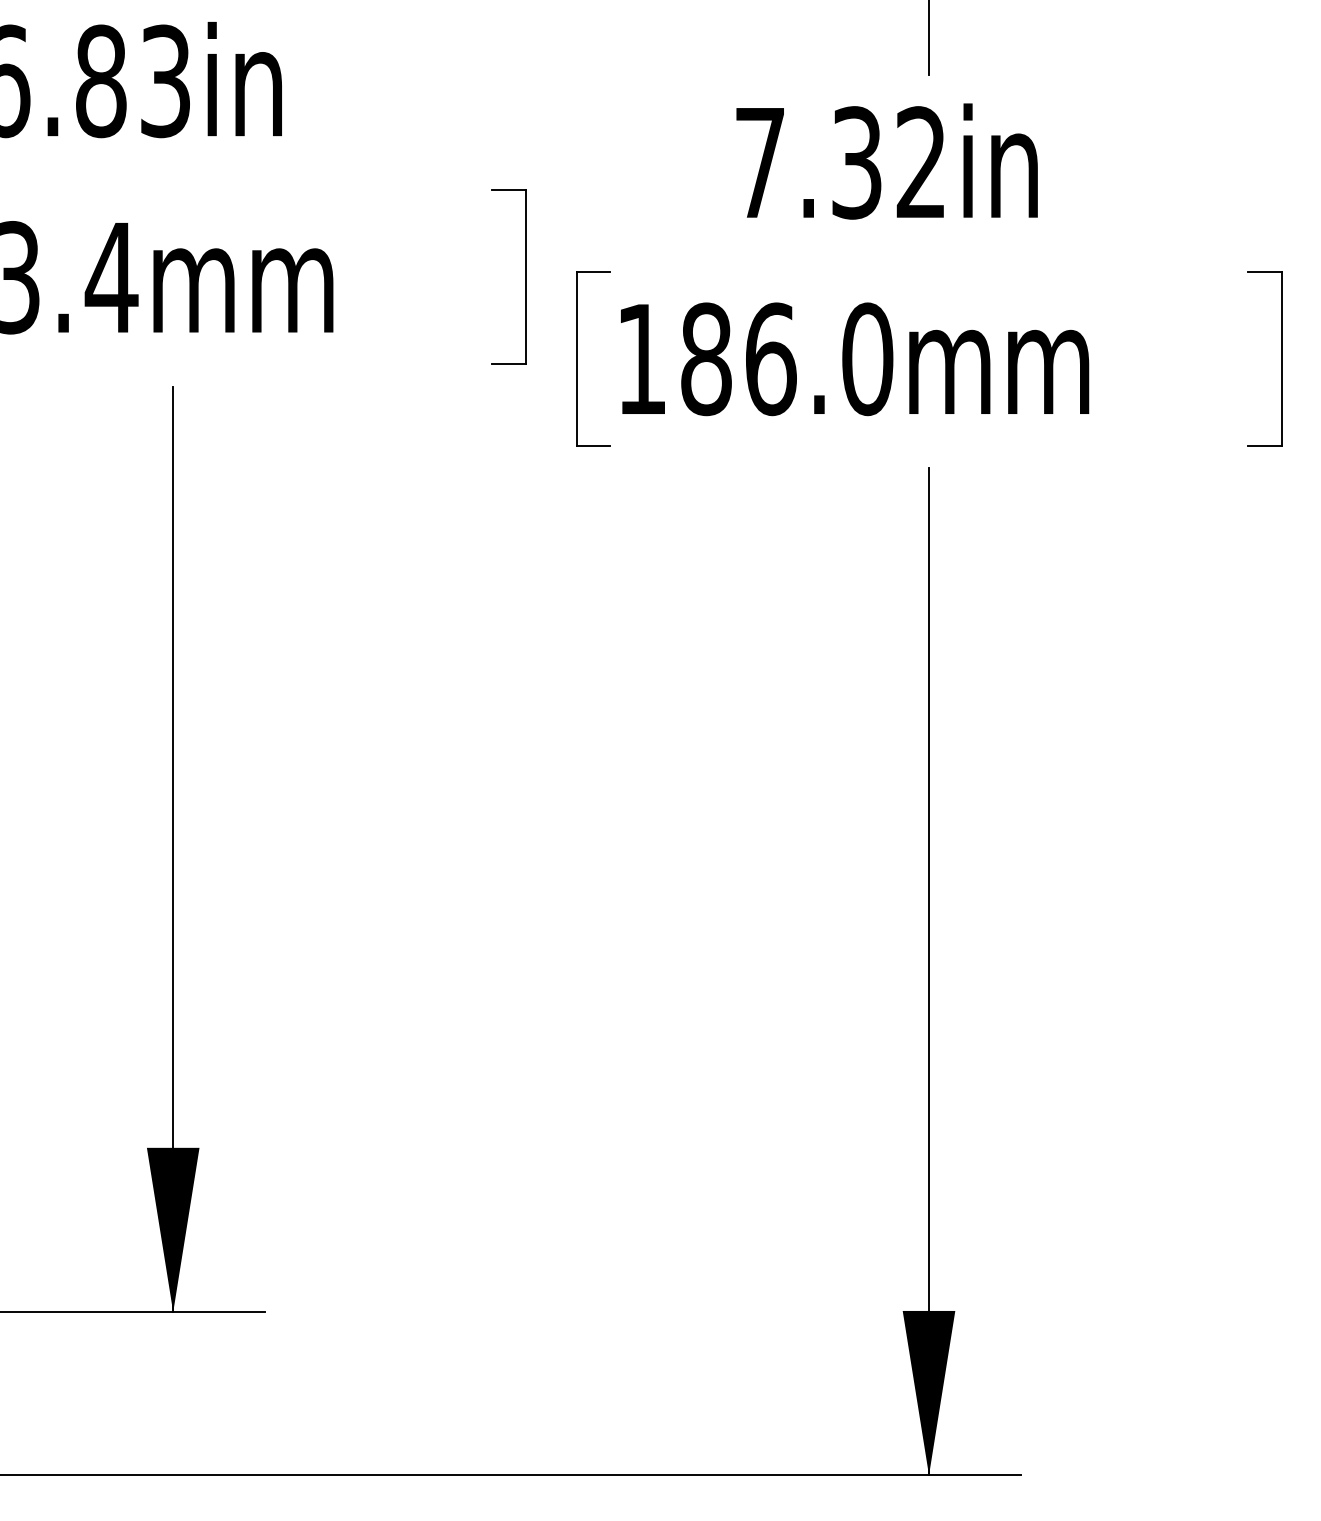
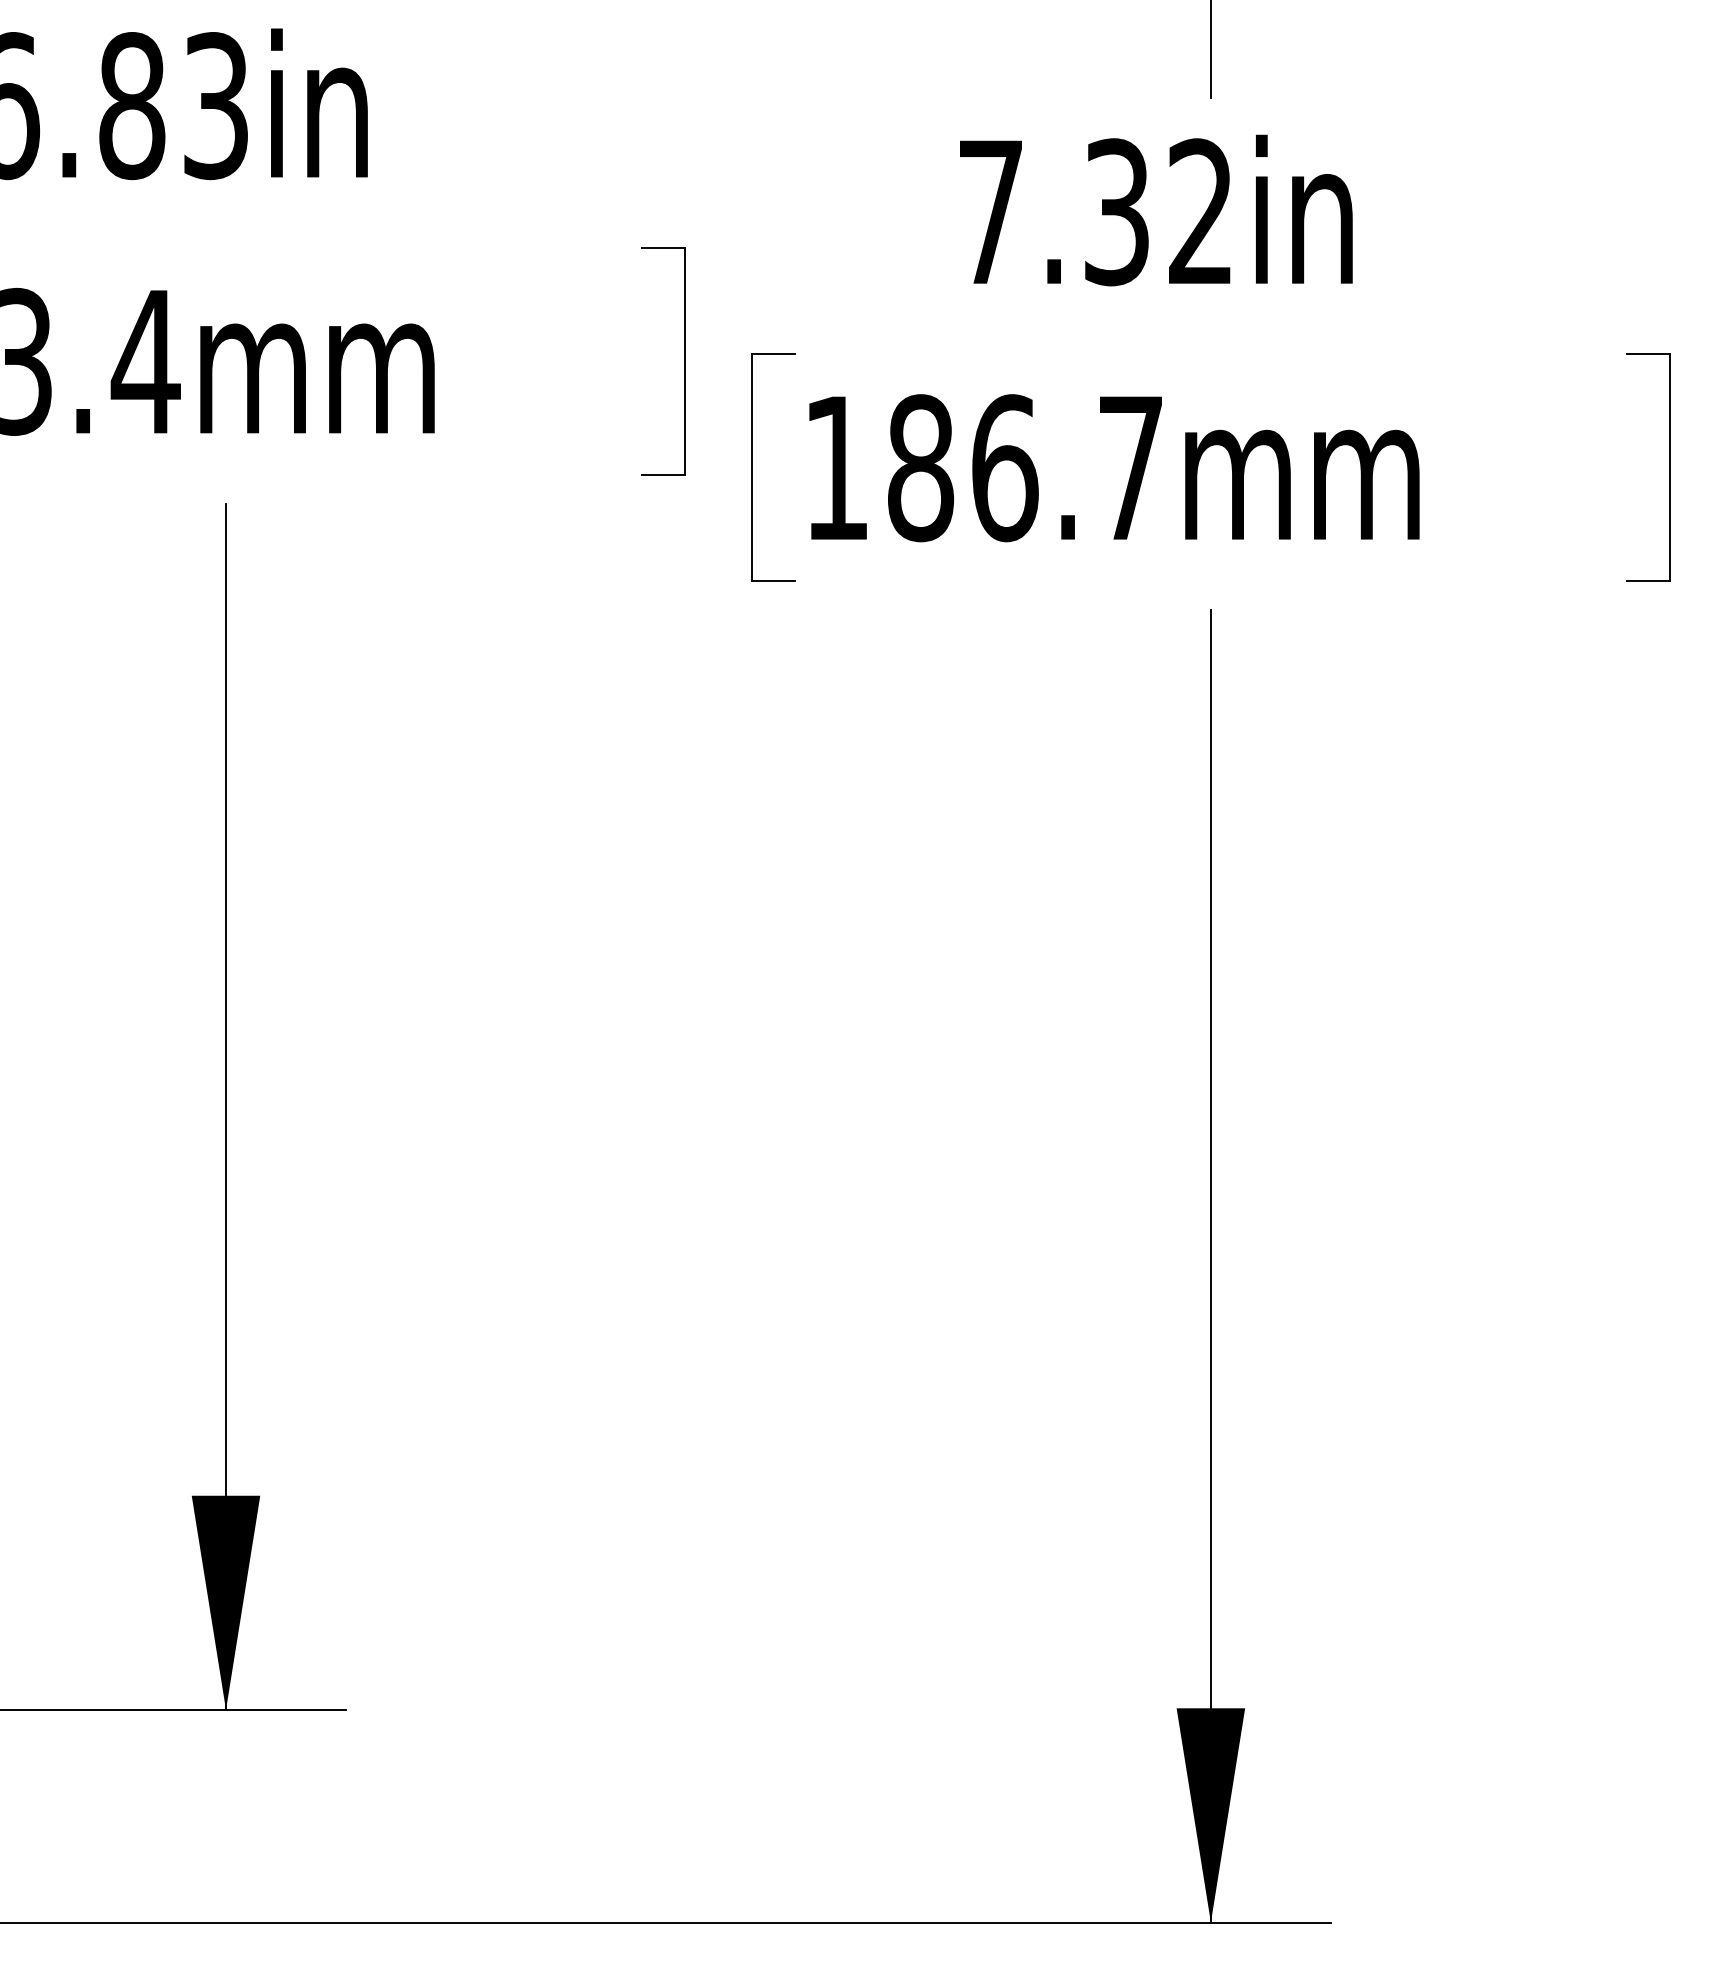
text: (868, 359) -> (1131, 468), 186.0mm -> 186.7mm

